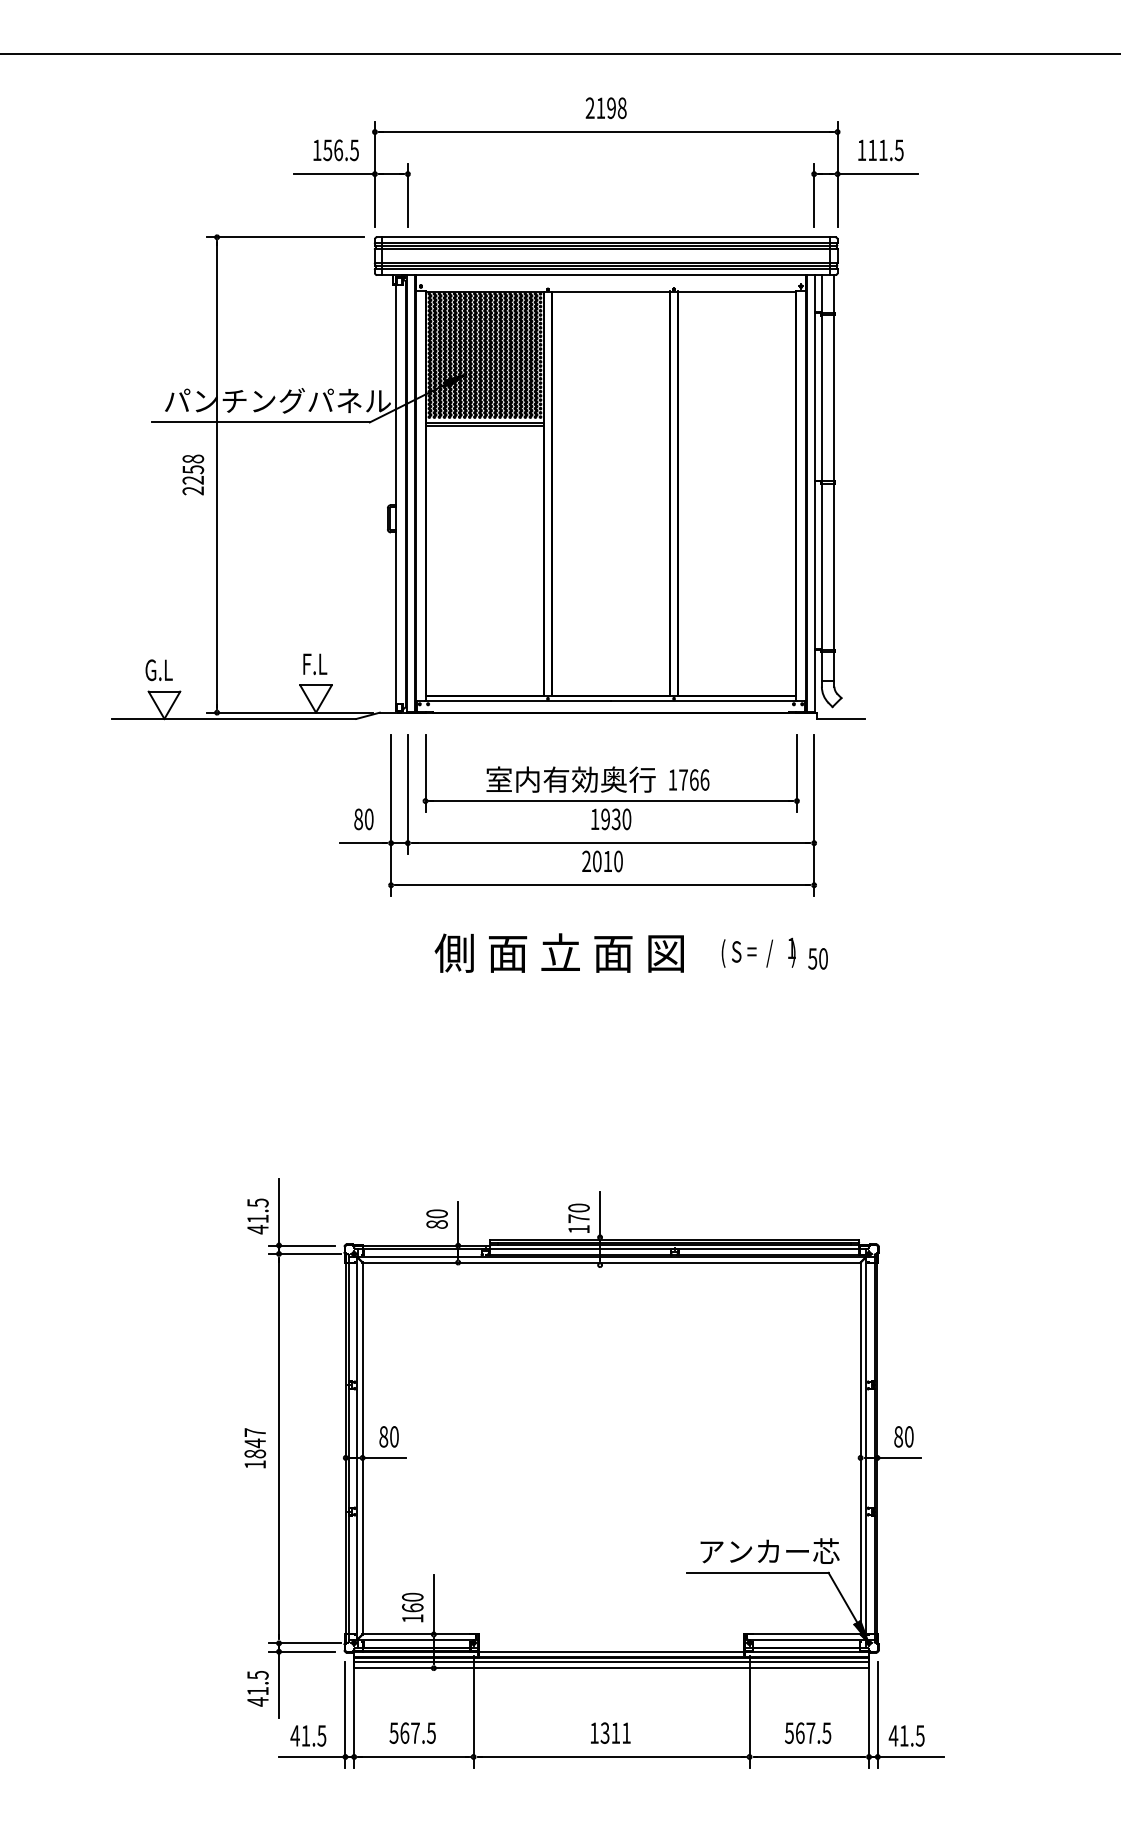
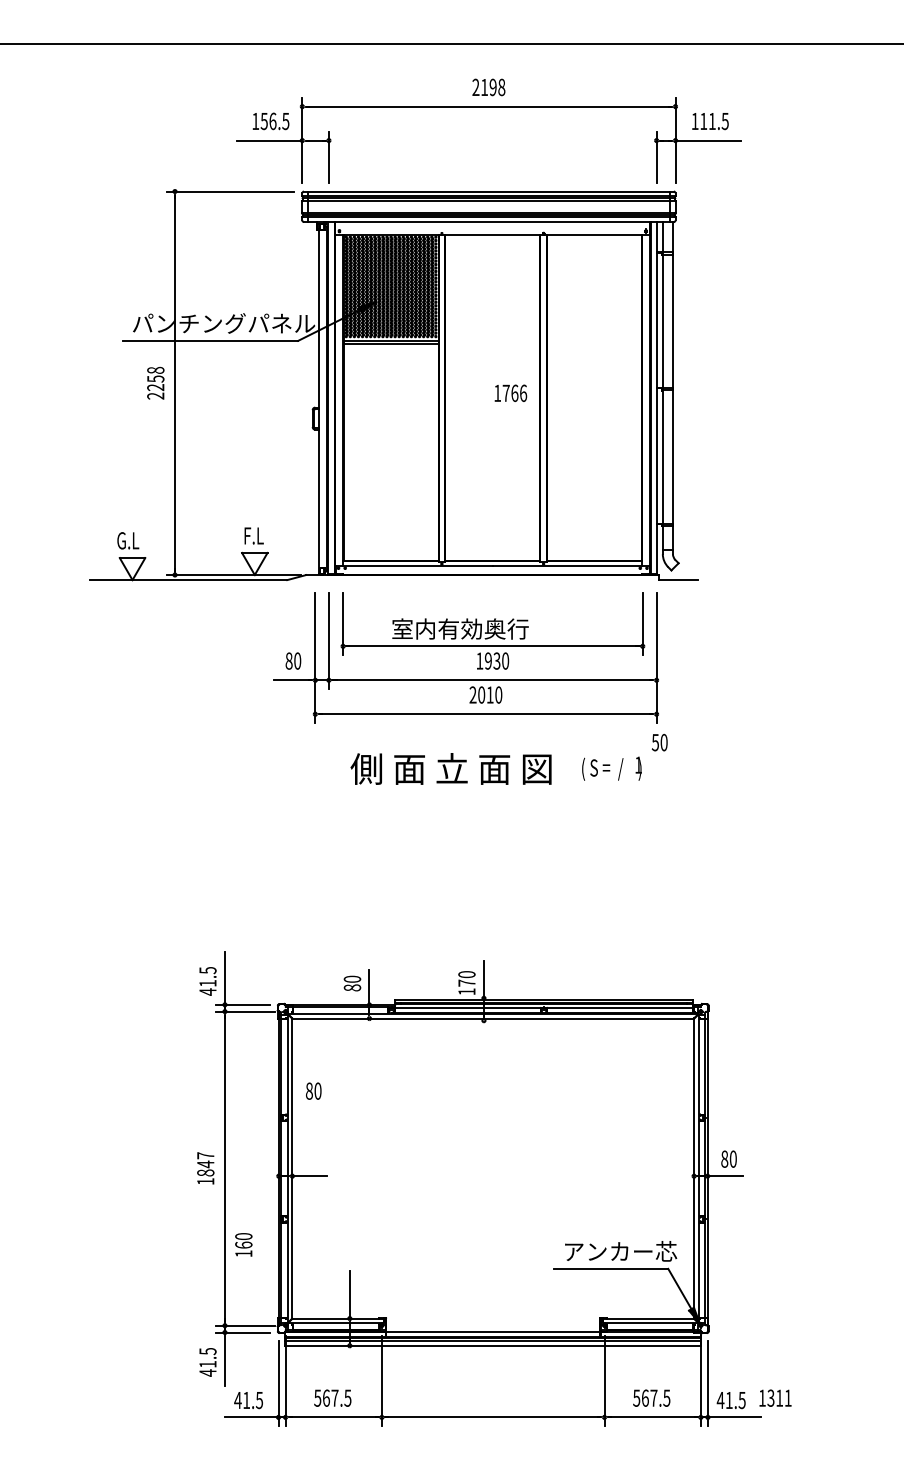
text: (688, 778) -> (510, 392), moved
text: (817, 958) -> (659, 742), moved
text: (388, 1436) -> (313, 1090), moved
text: (412, 1607) -> (243, 1244), moved
text: (610, 1732) -> (775, 1397), moved

